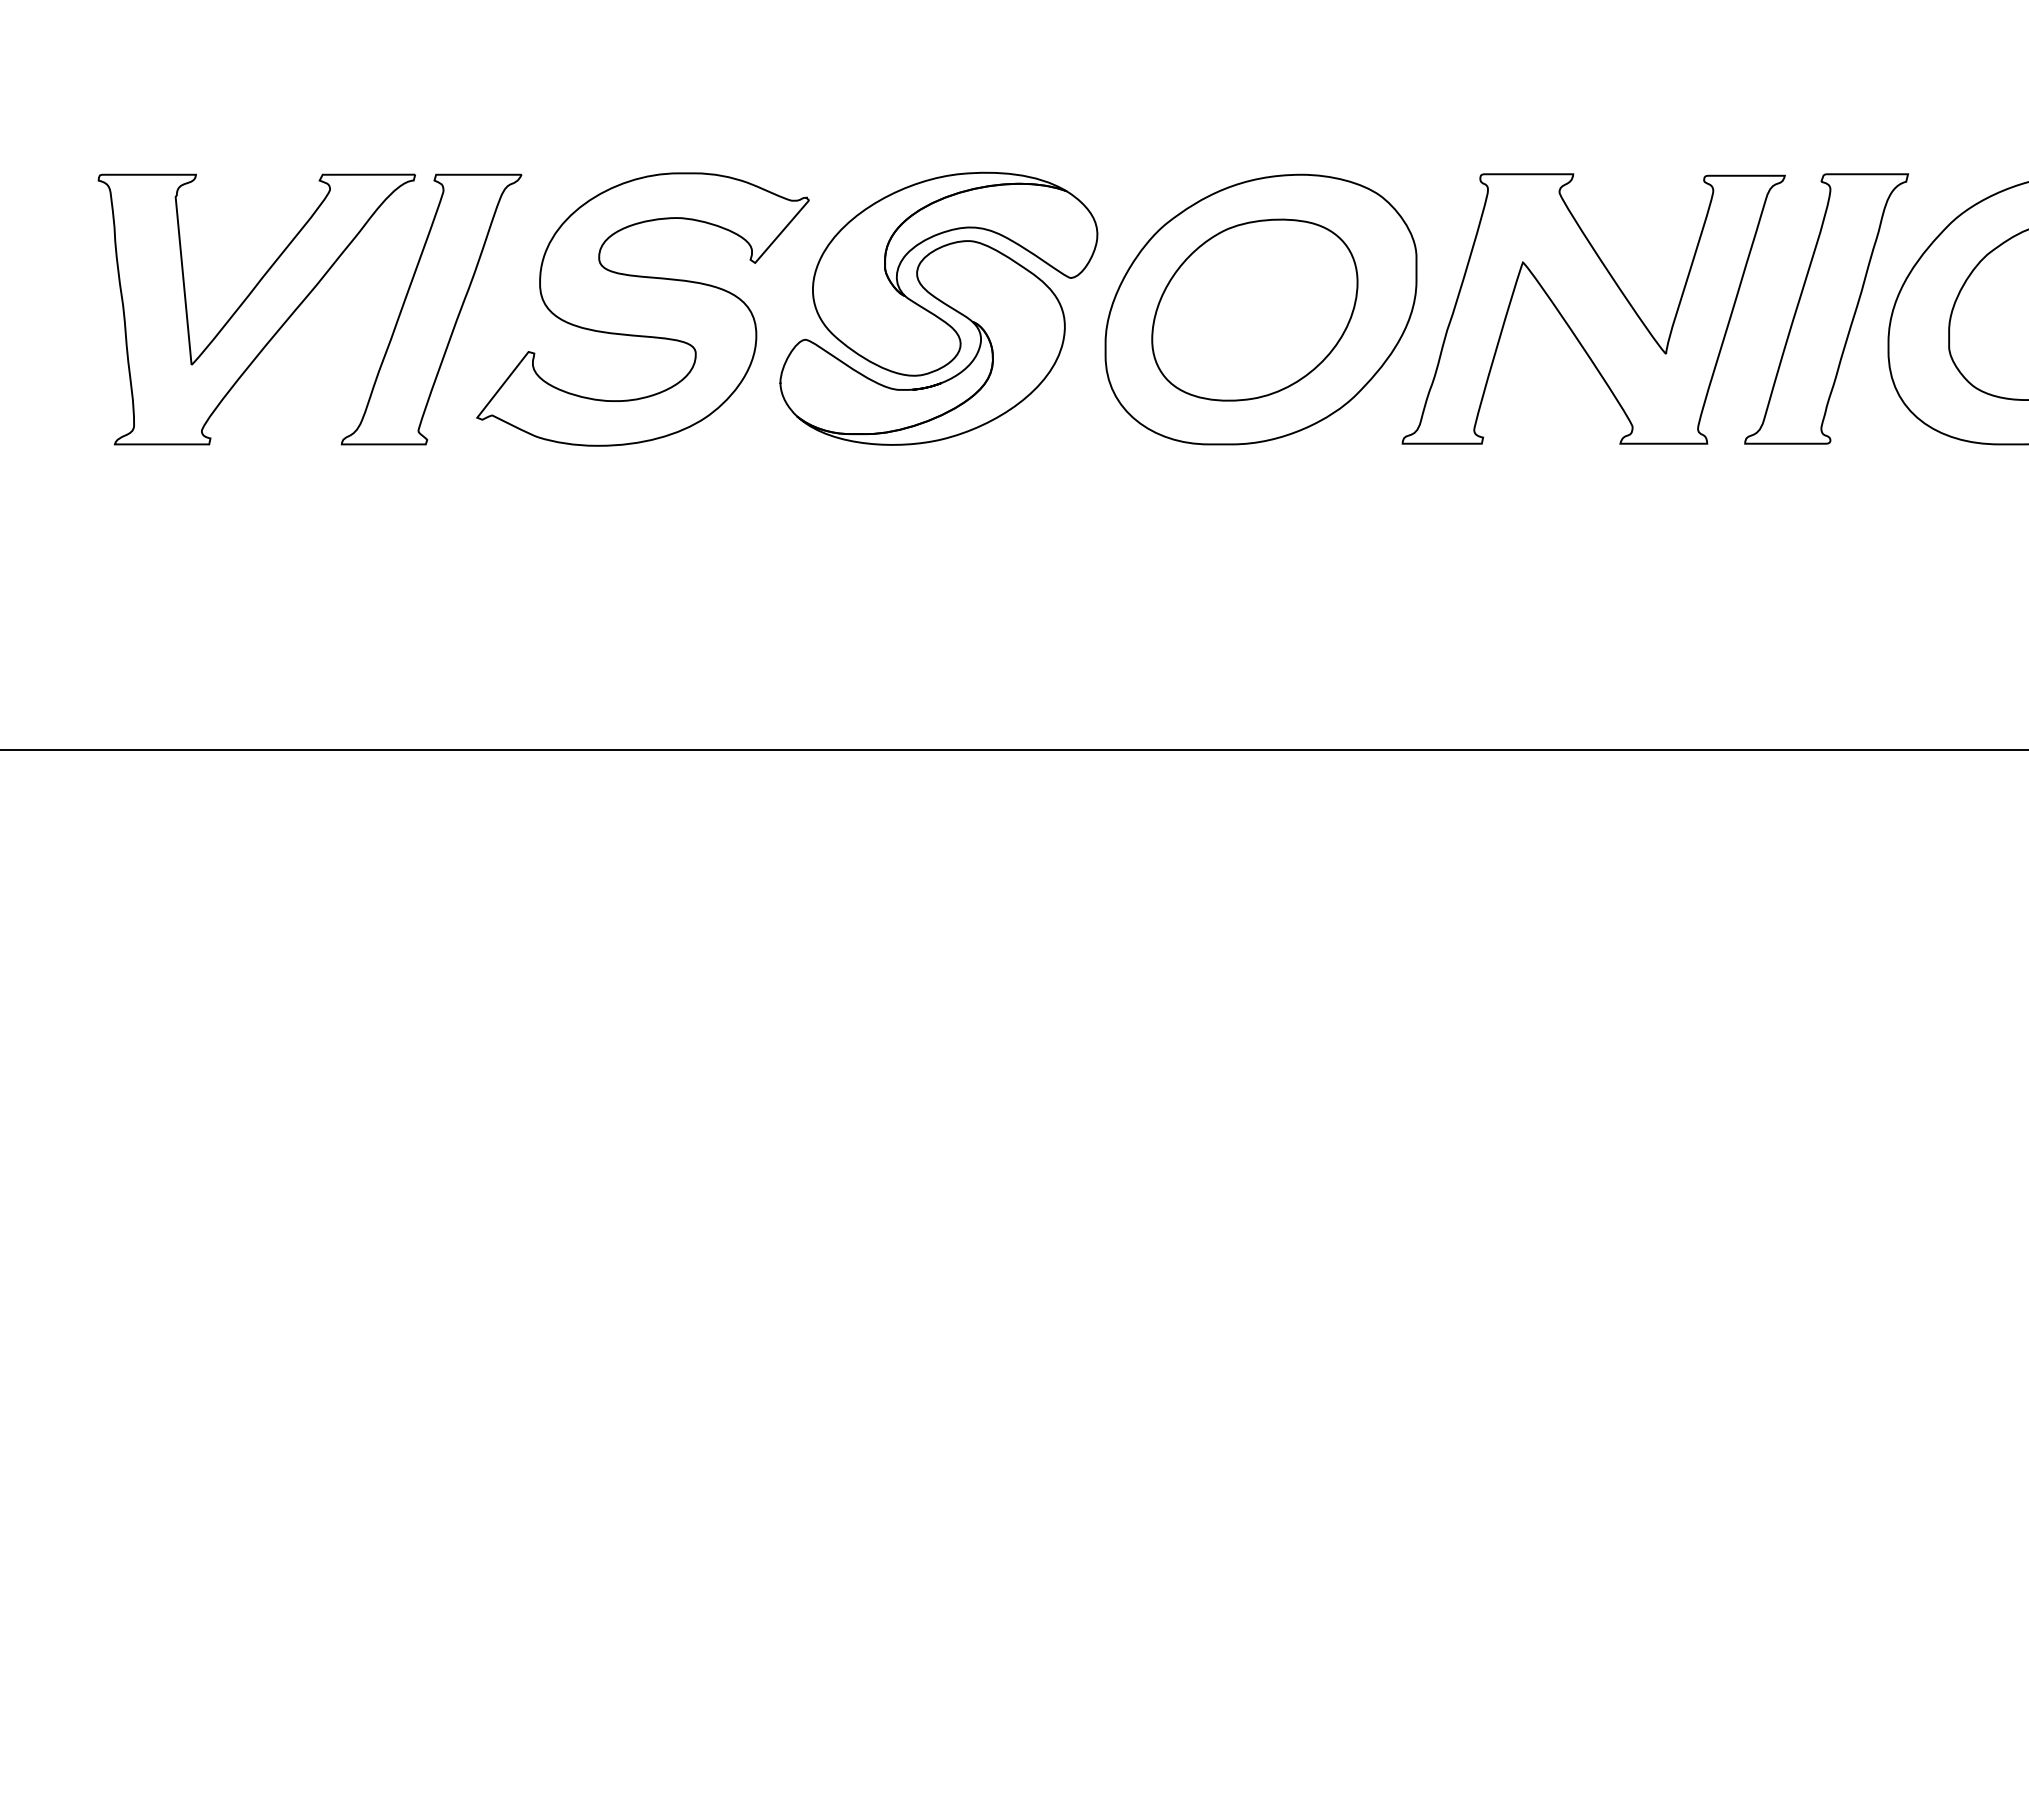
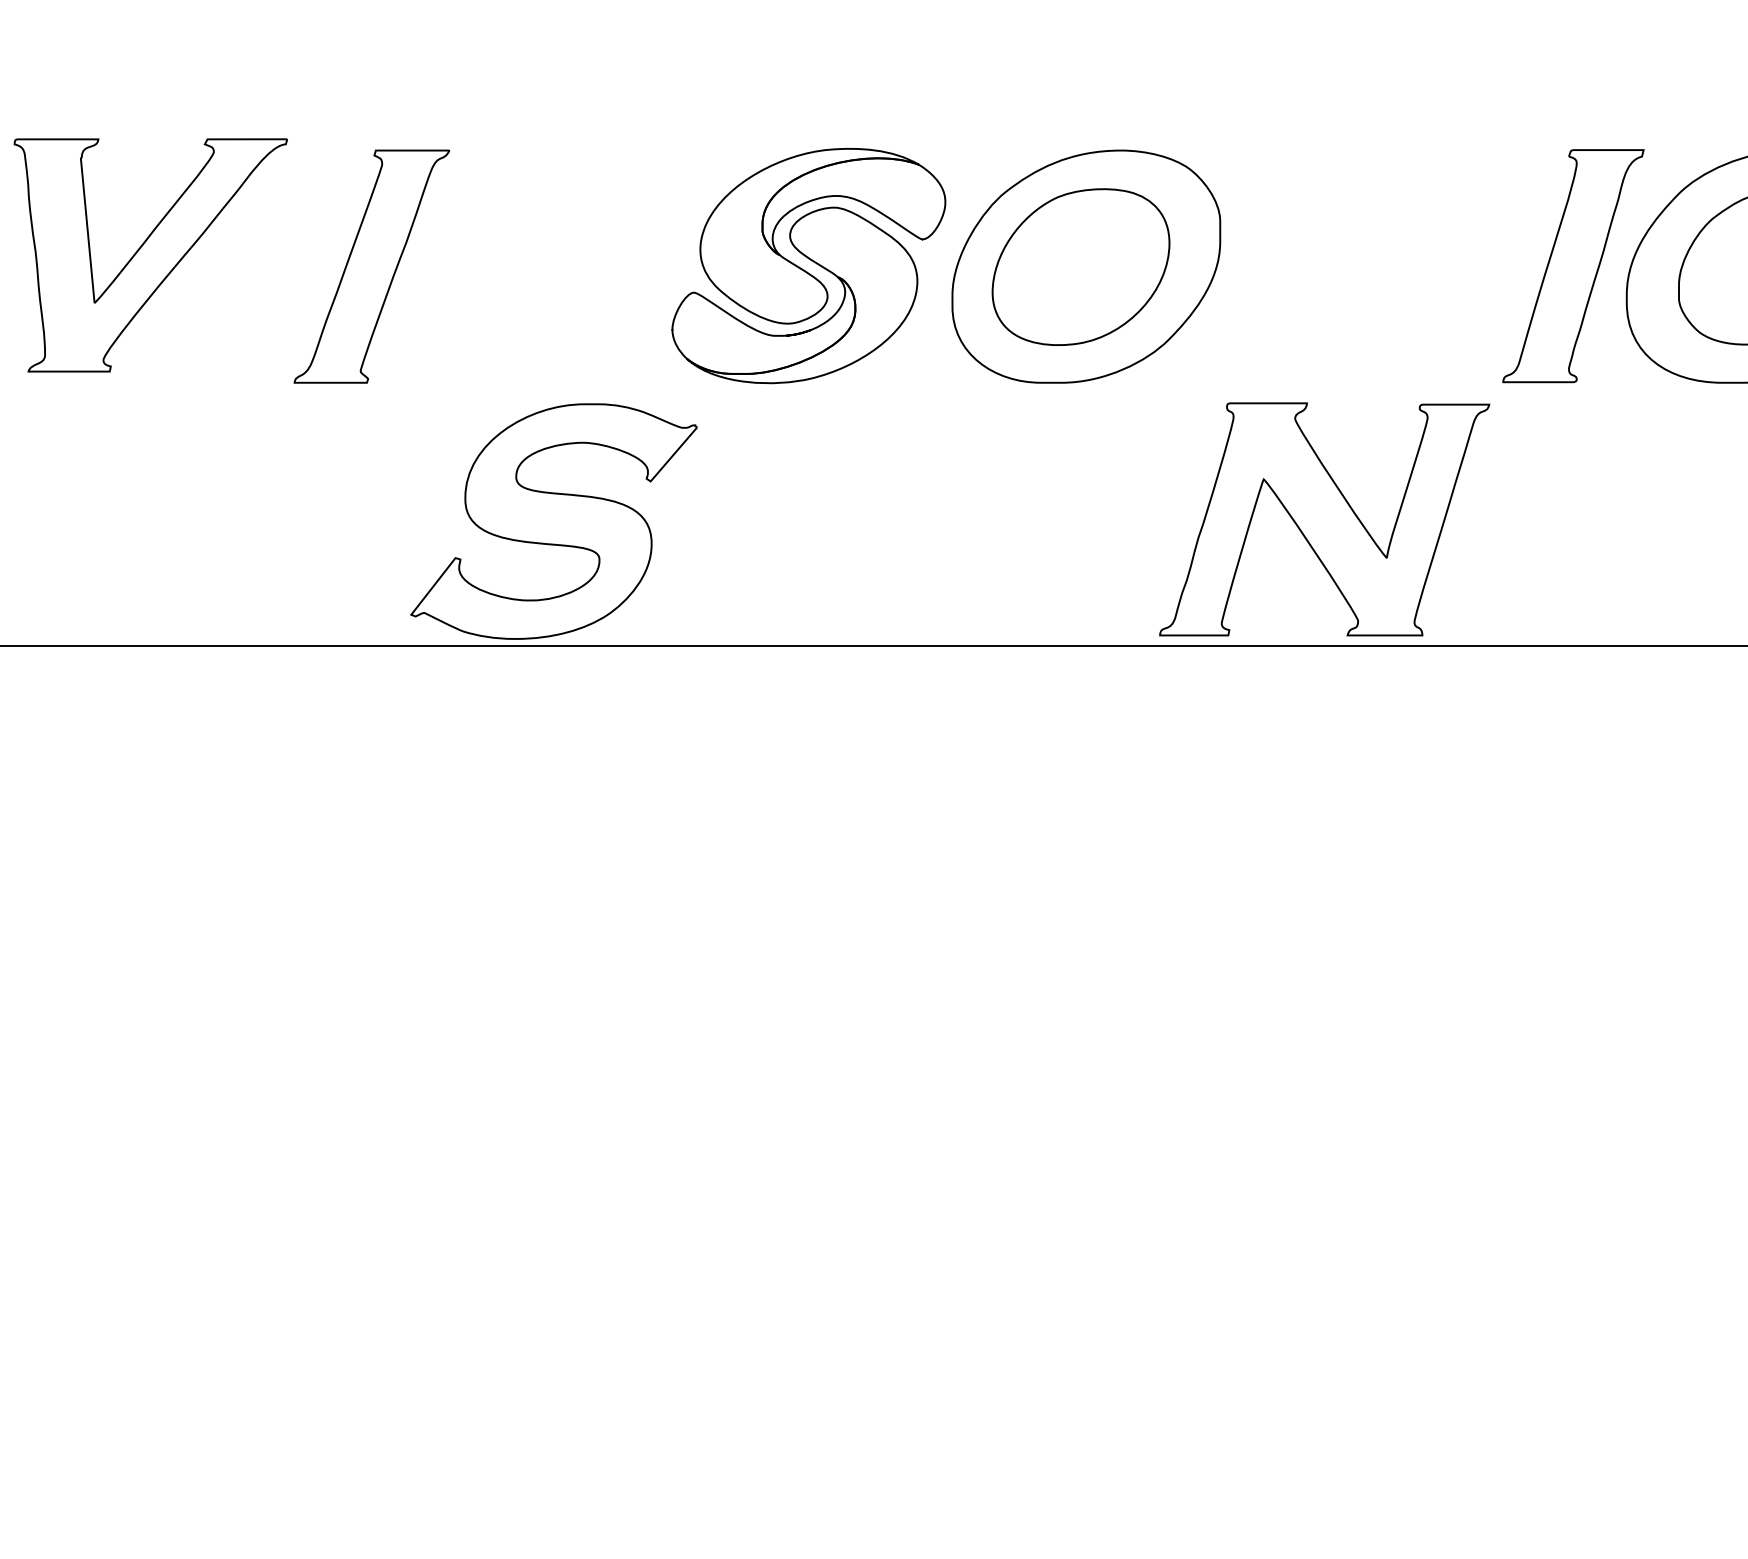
part: (1593, 308) -> (1324, 518), moved
part: (256, 309) -> (150, 255), moved
part: (642, 309) -> (553, 521), moved

